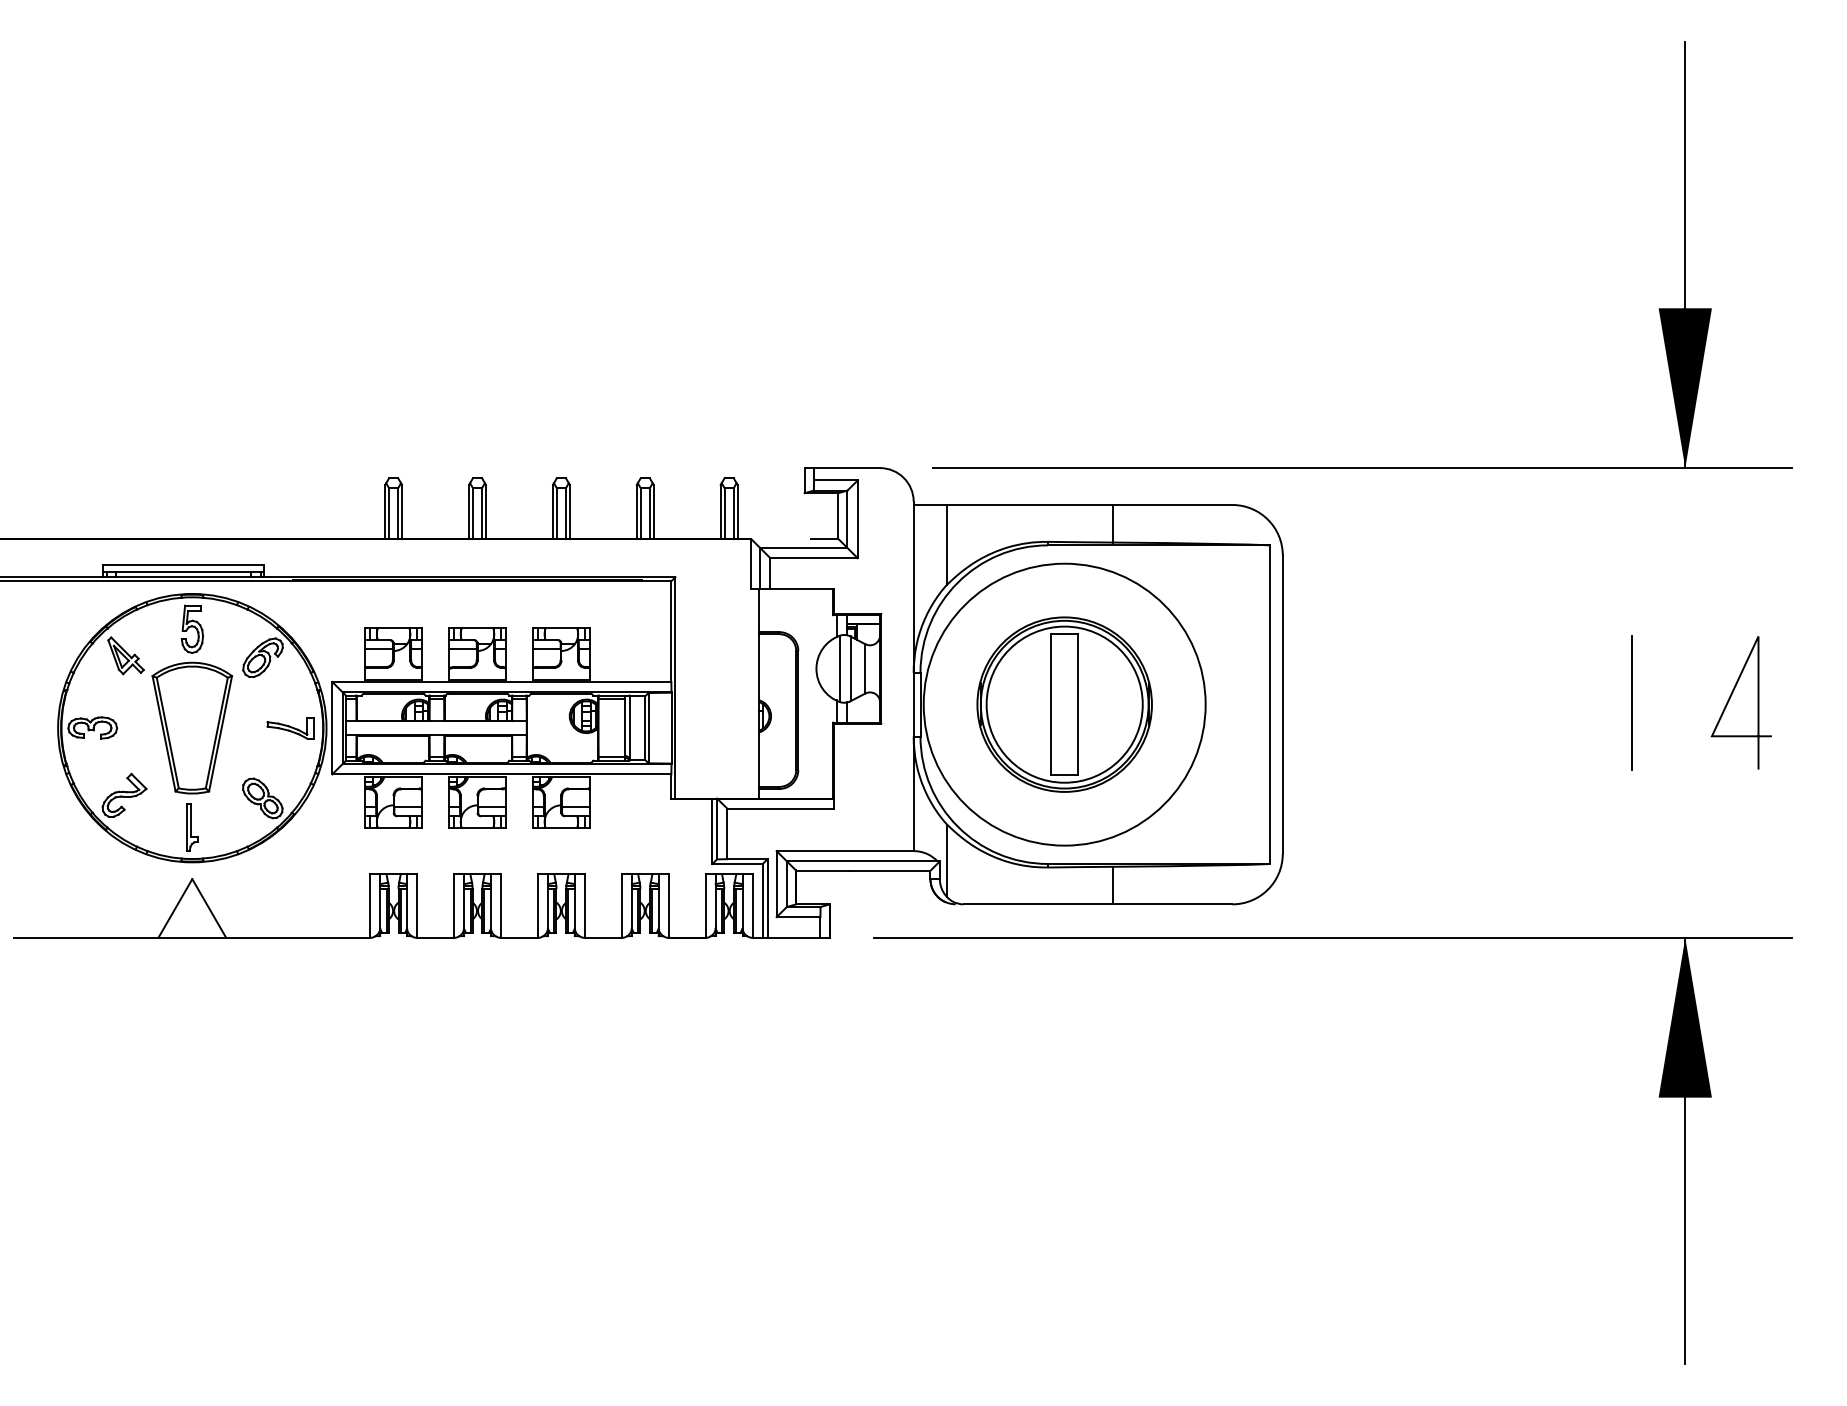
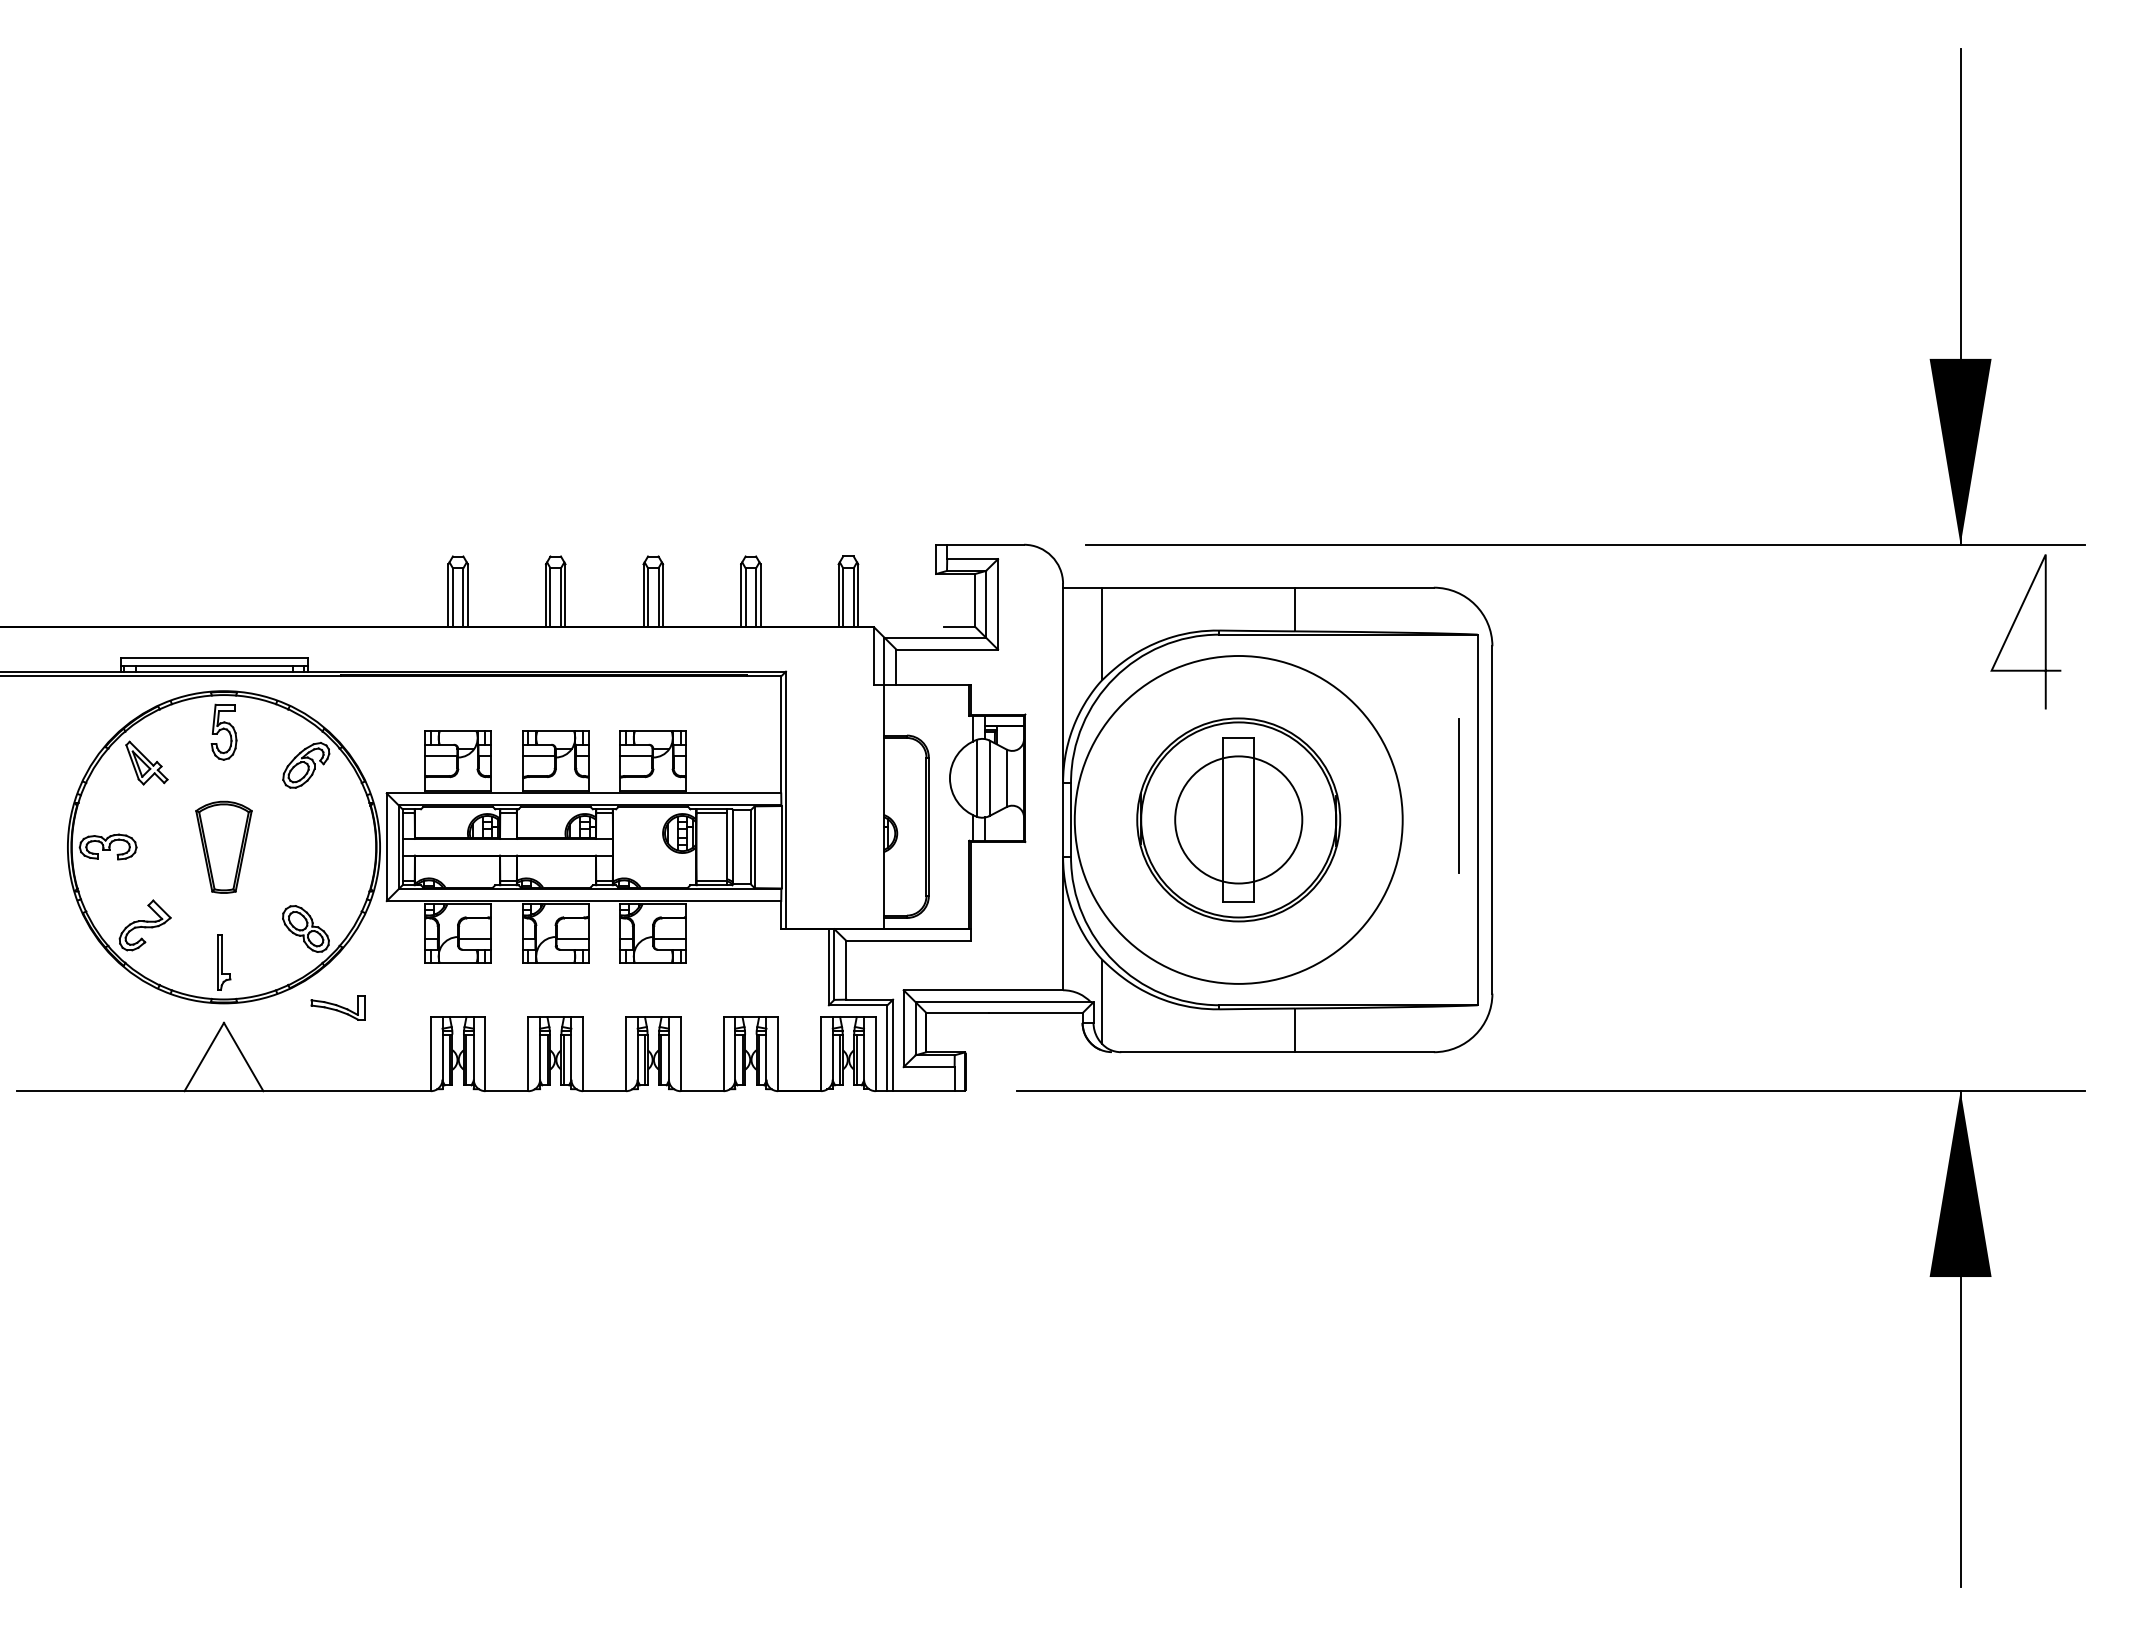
line: (1730, 698) -> (2013, 626), moved
line: (1631, 702) -> (1458, 795), moved
circle: (1064, 704) -> (1238, 819), size x0.7
part: (191, 728) -> (223, 847), size x0.6
part: (289, 728) -> (337, 1007), moved

